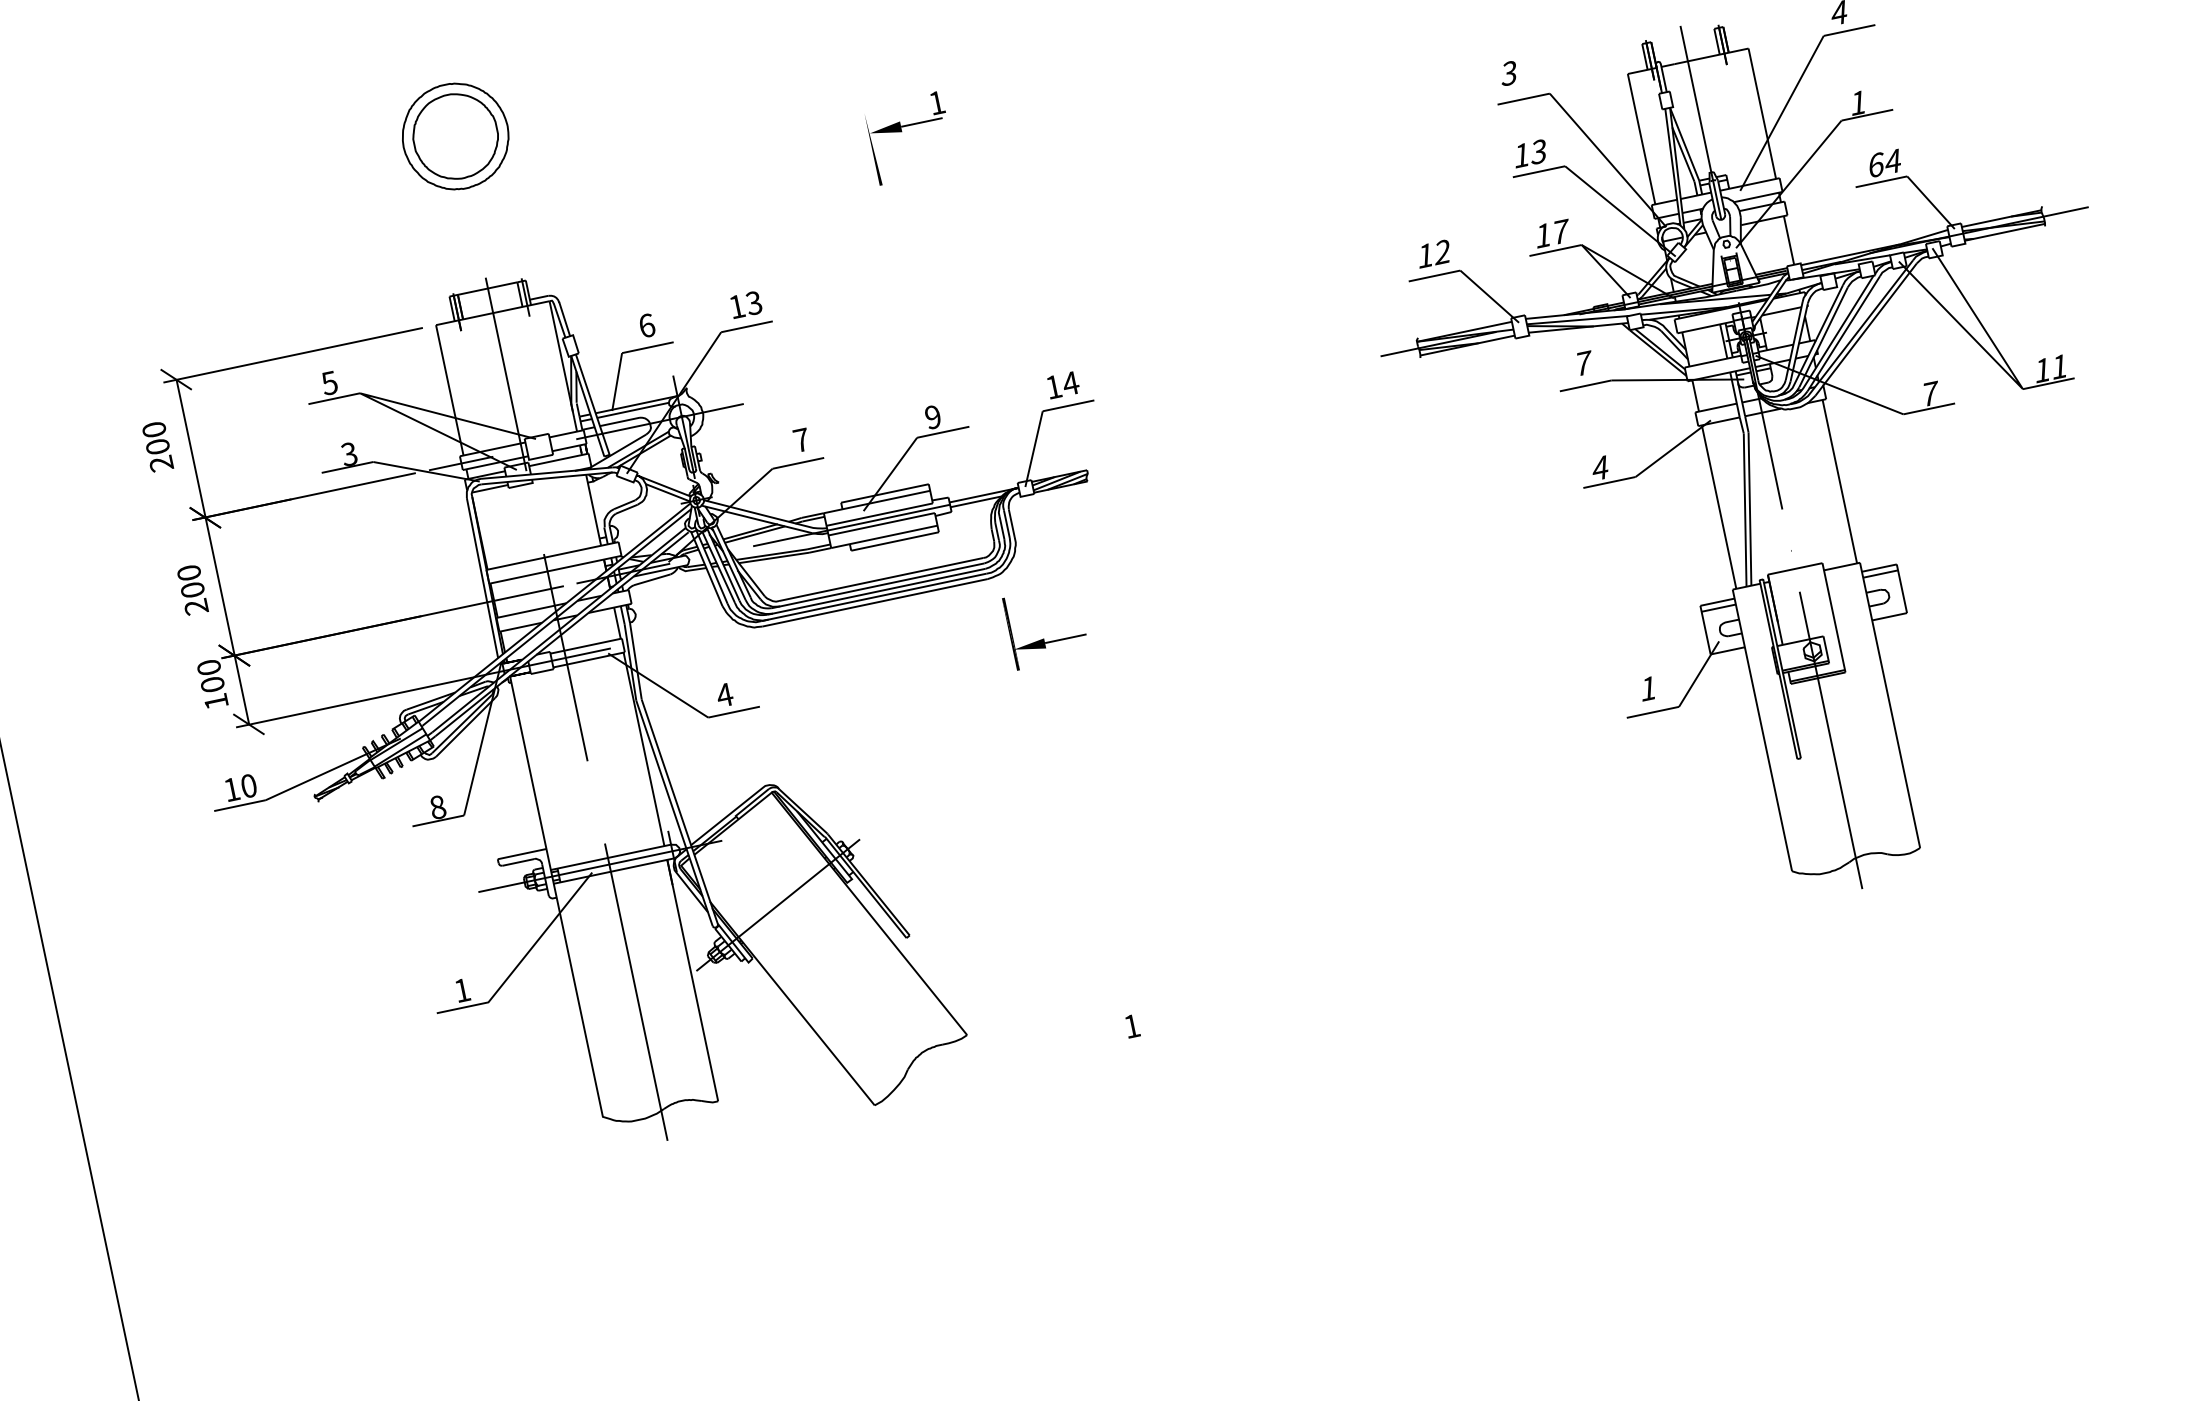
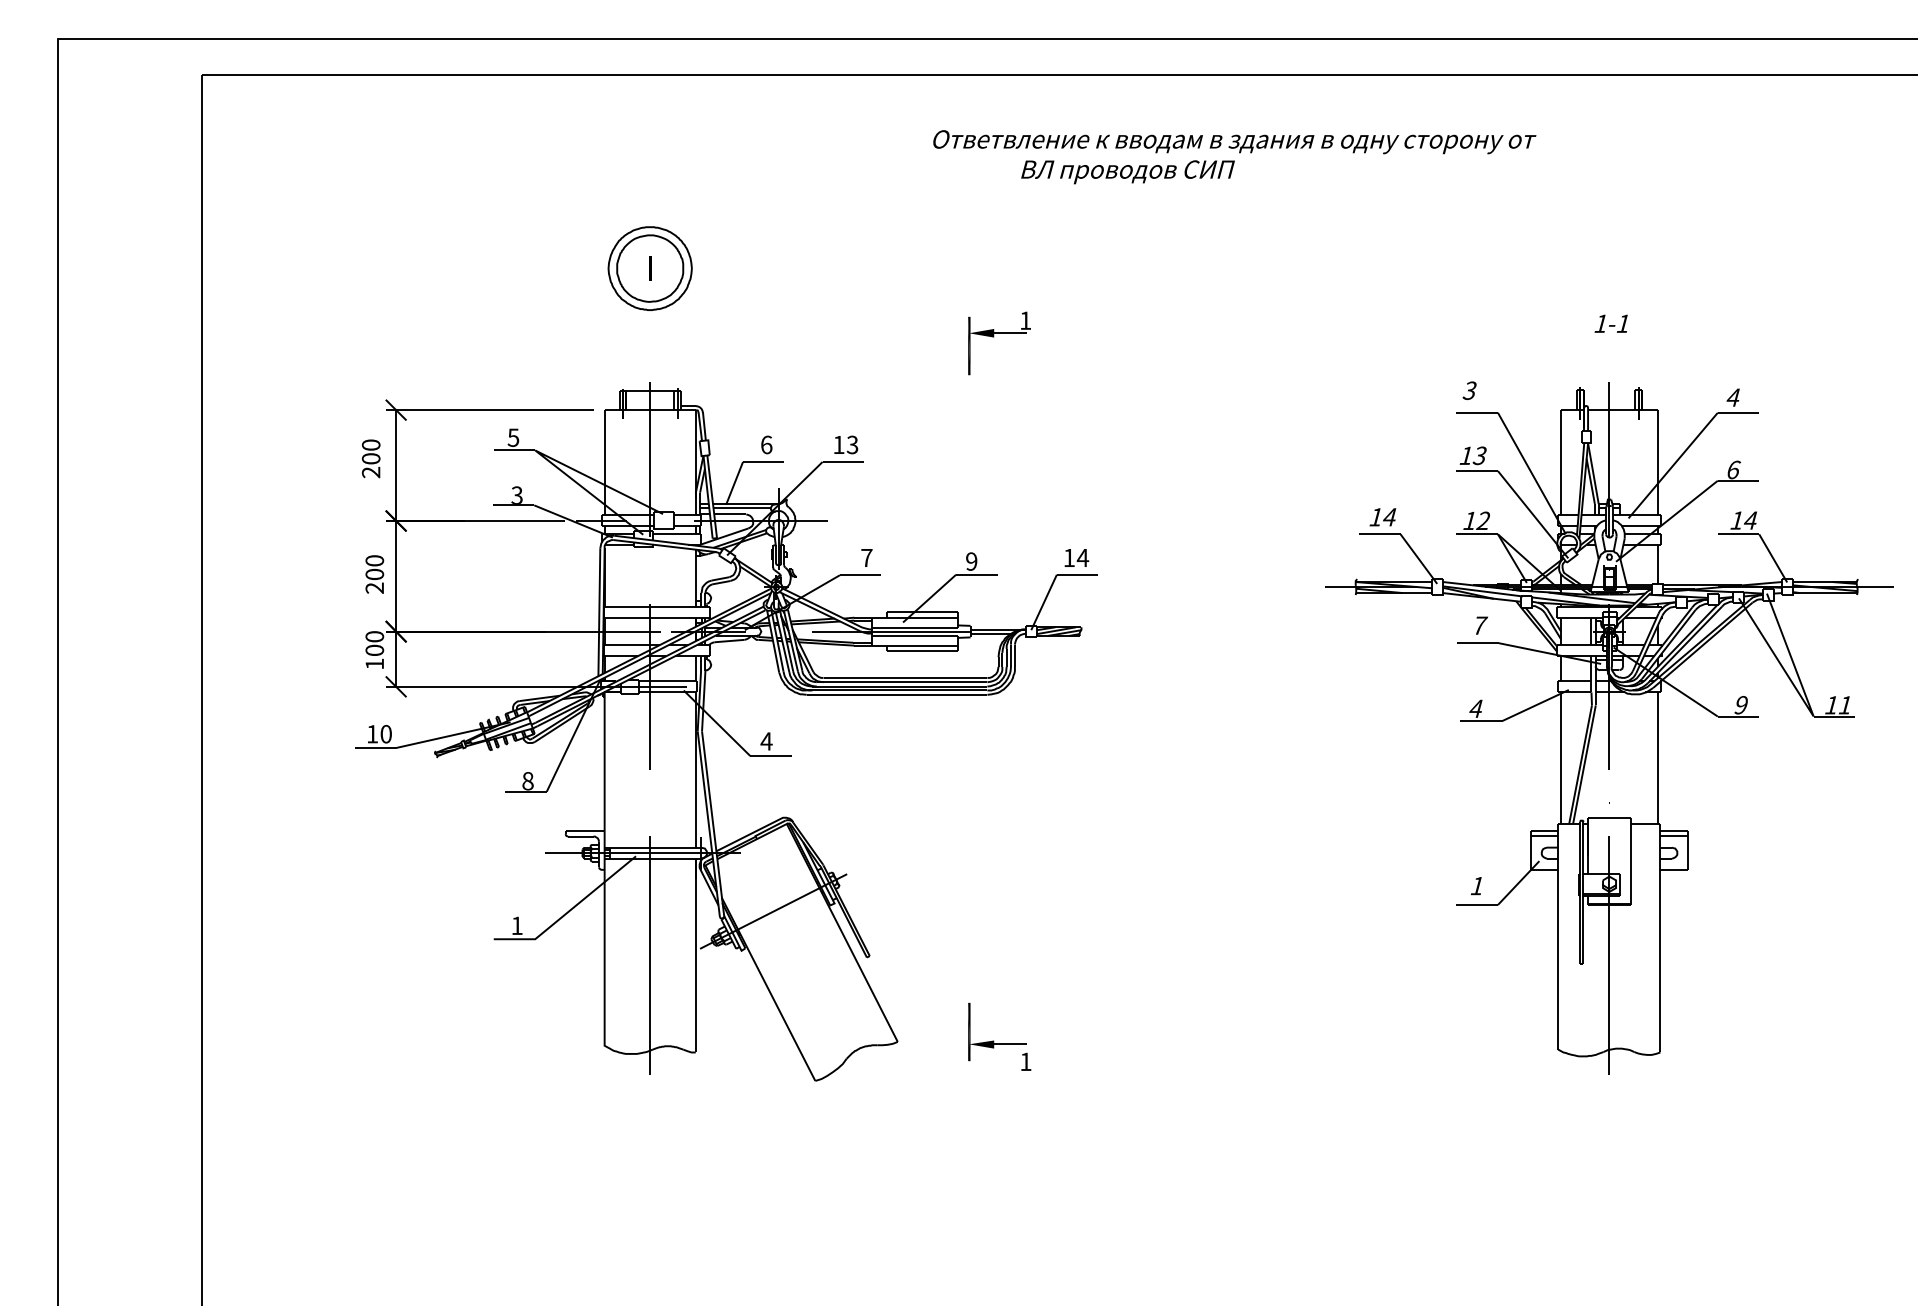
text: (1859, 102) -> (1734, 469), 1 -> 6
fill: (454, 136) -> (649, 268), added
fill: (873, 148) -> (969, 345), added
text: (1876, 164) -> (1737, 520), 64 -> 14
text: (1560, 231) -> (1483, 520), 17 -> 12
text: (1442, 252) -> (1389, 517), 12 -> 14
text: (1930, 394) -> (1741, 705), 7 -> 9
part: (1043, 638) -> (993, 1040), moved

